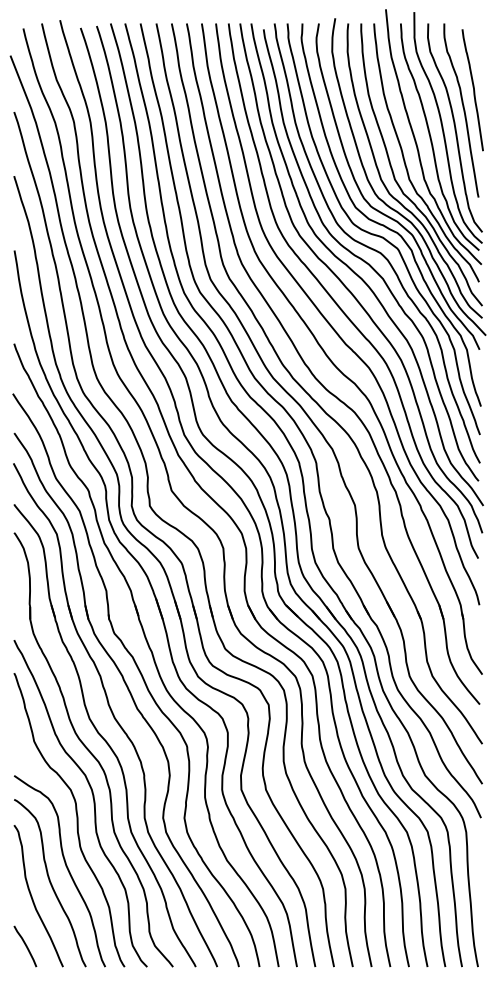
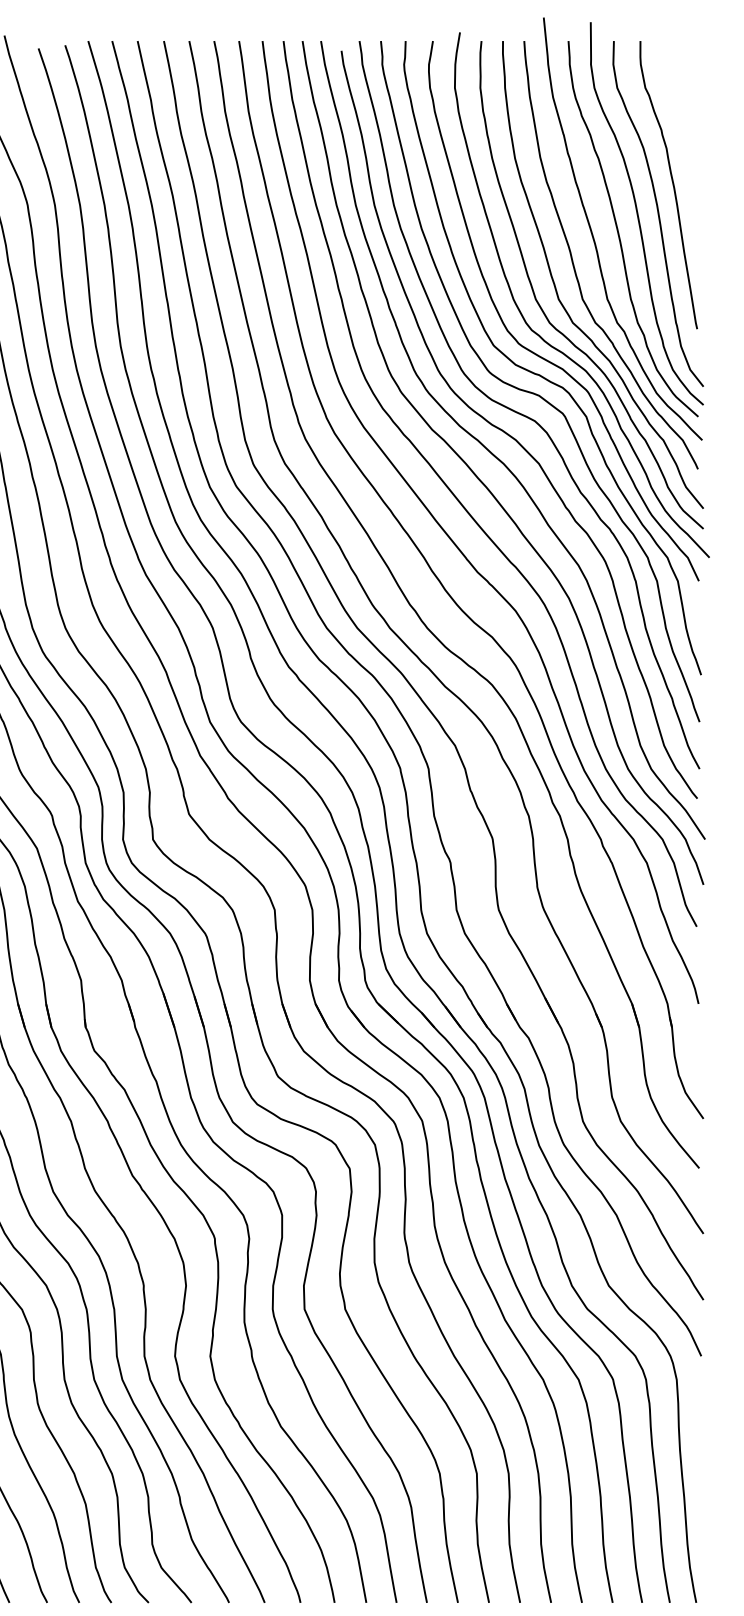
curve: (473, 90) -> (688, 151), removed

